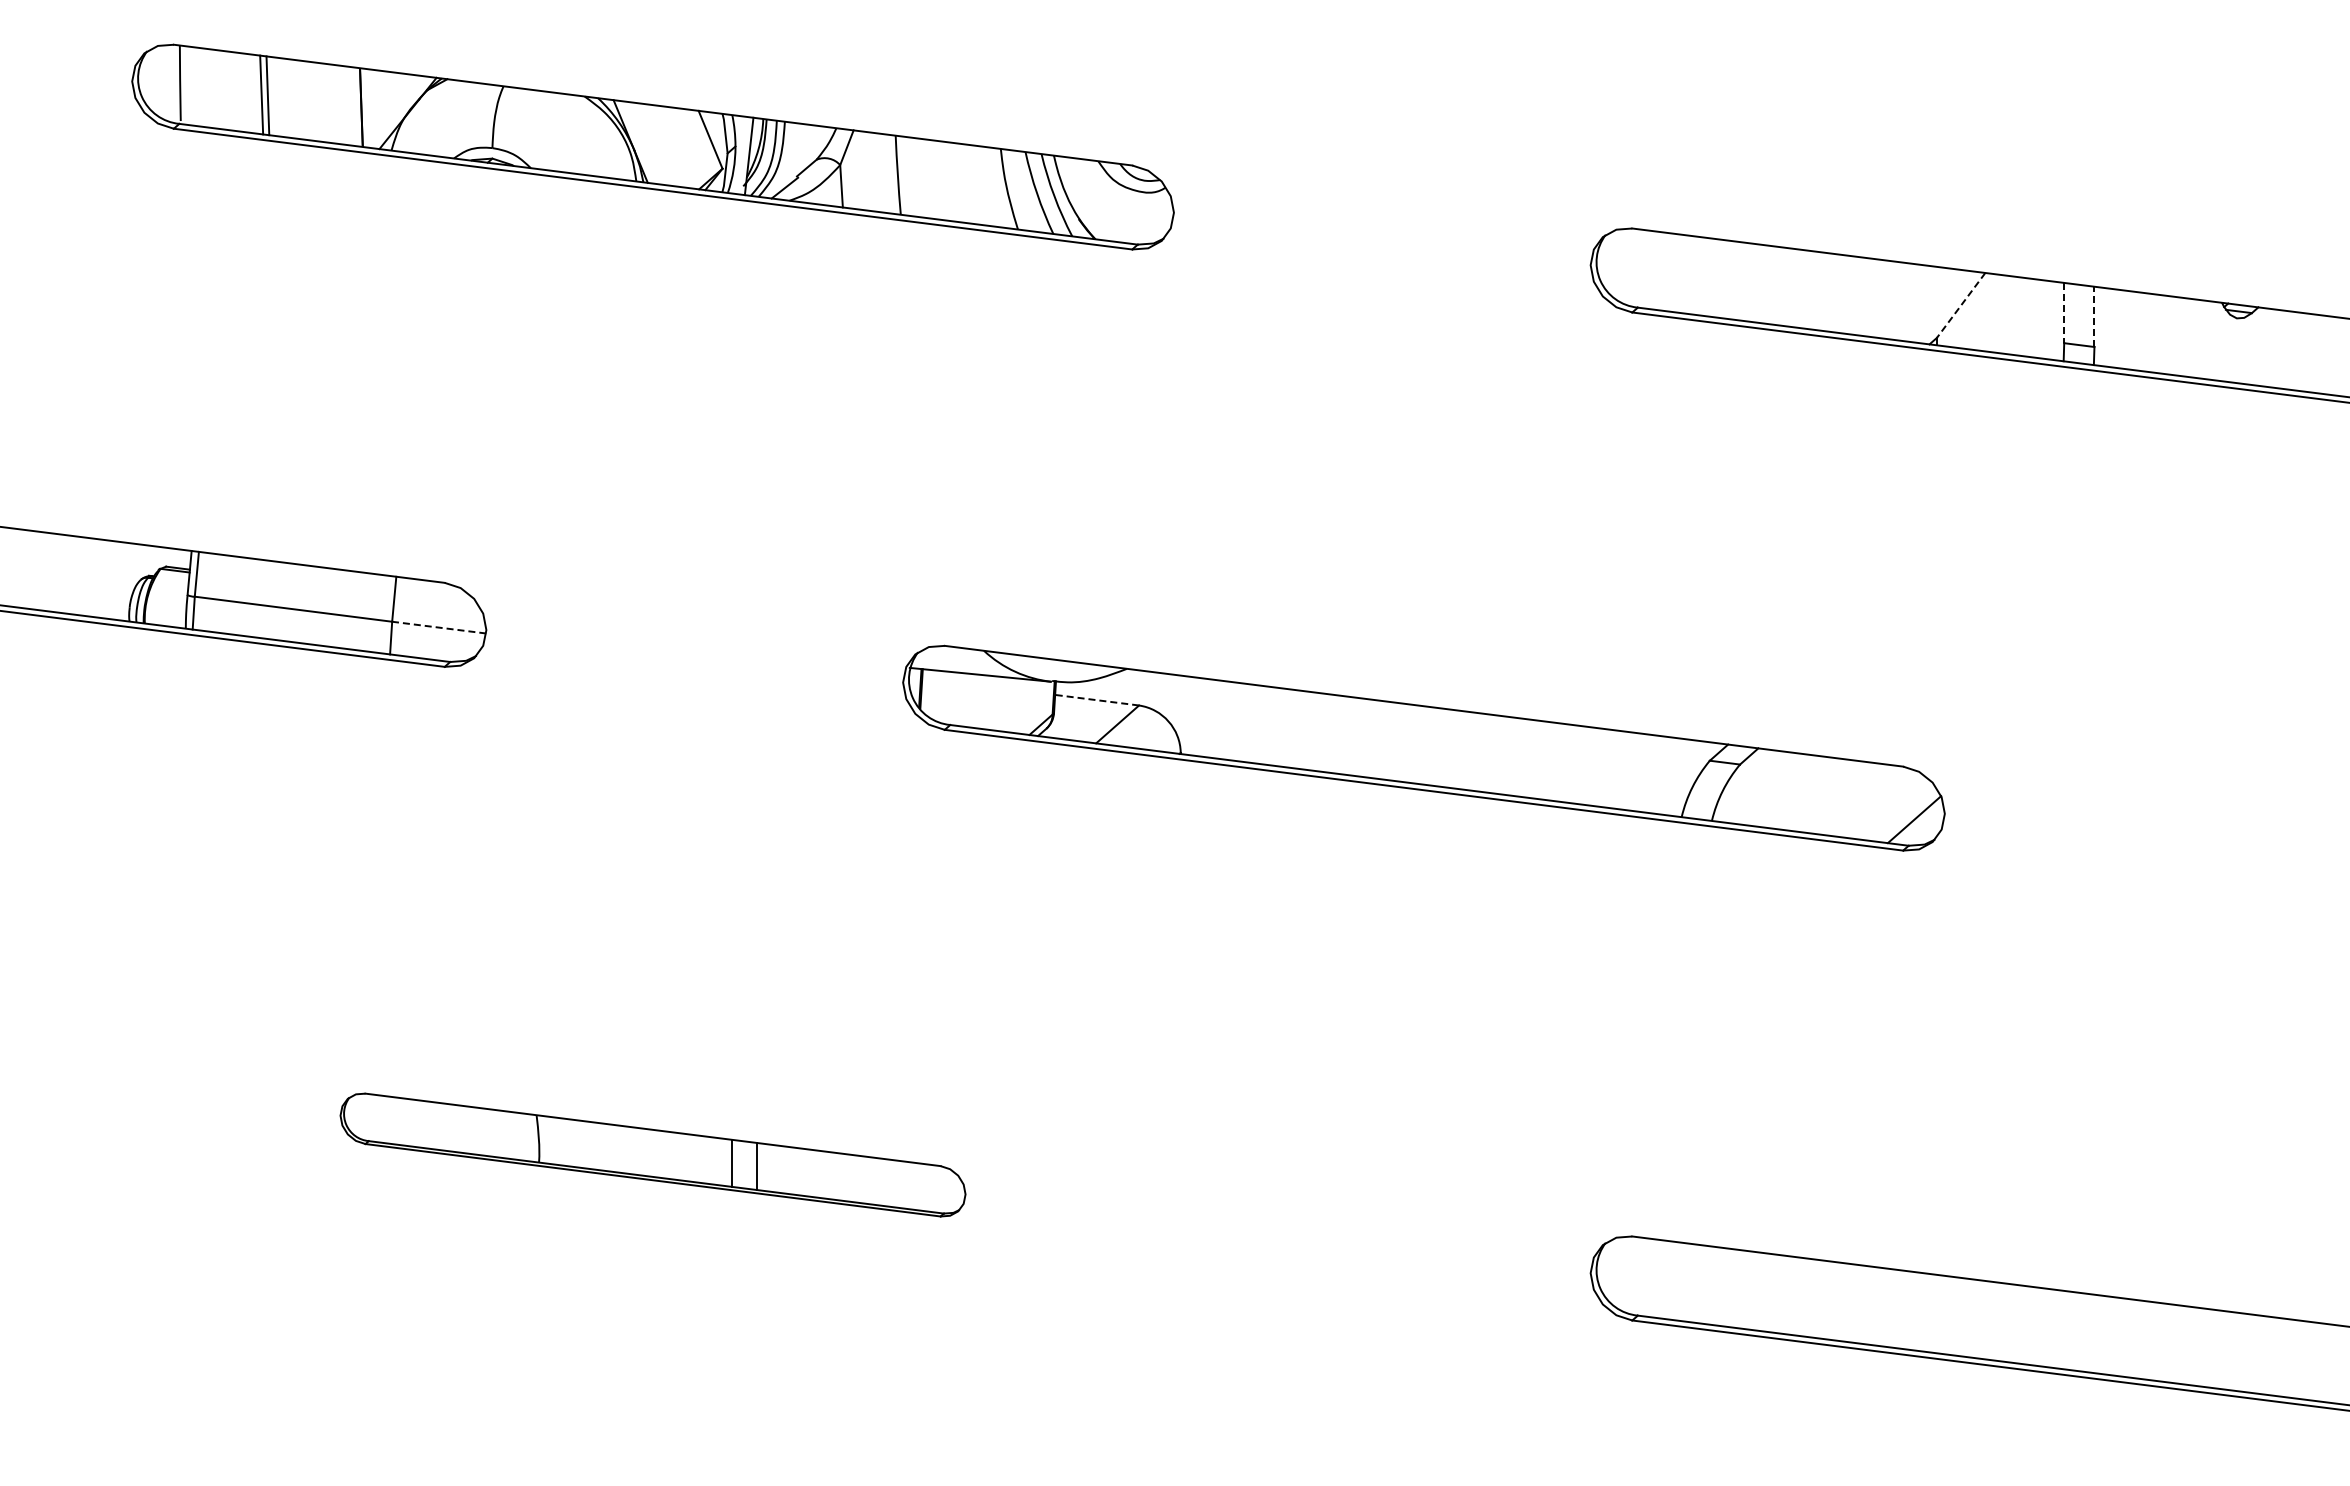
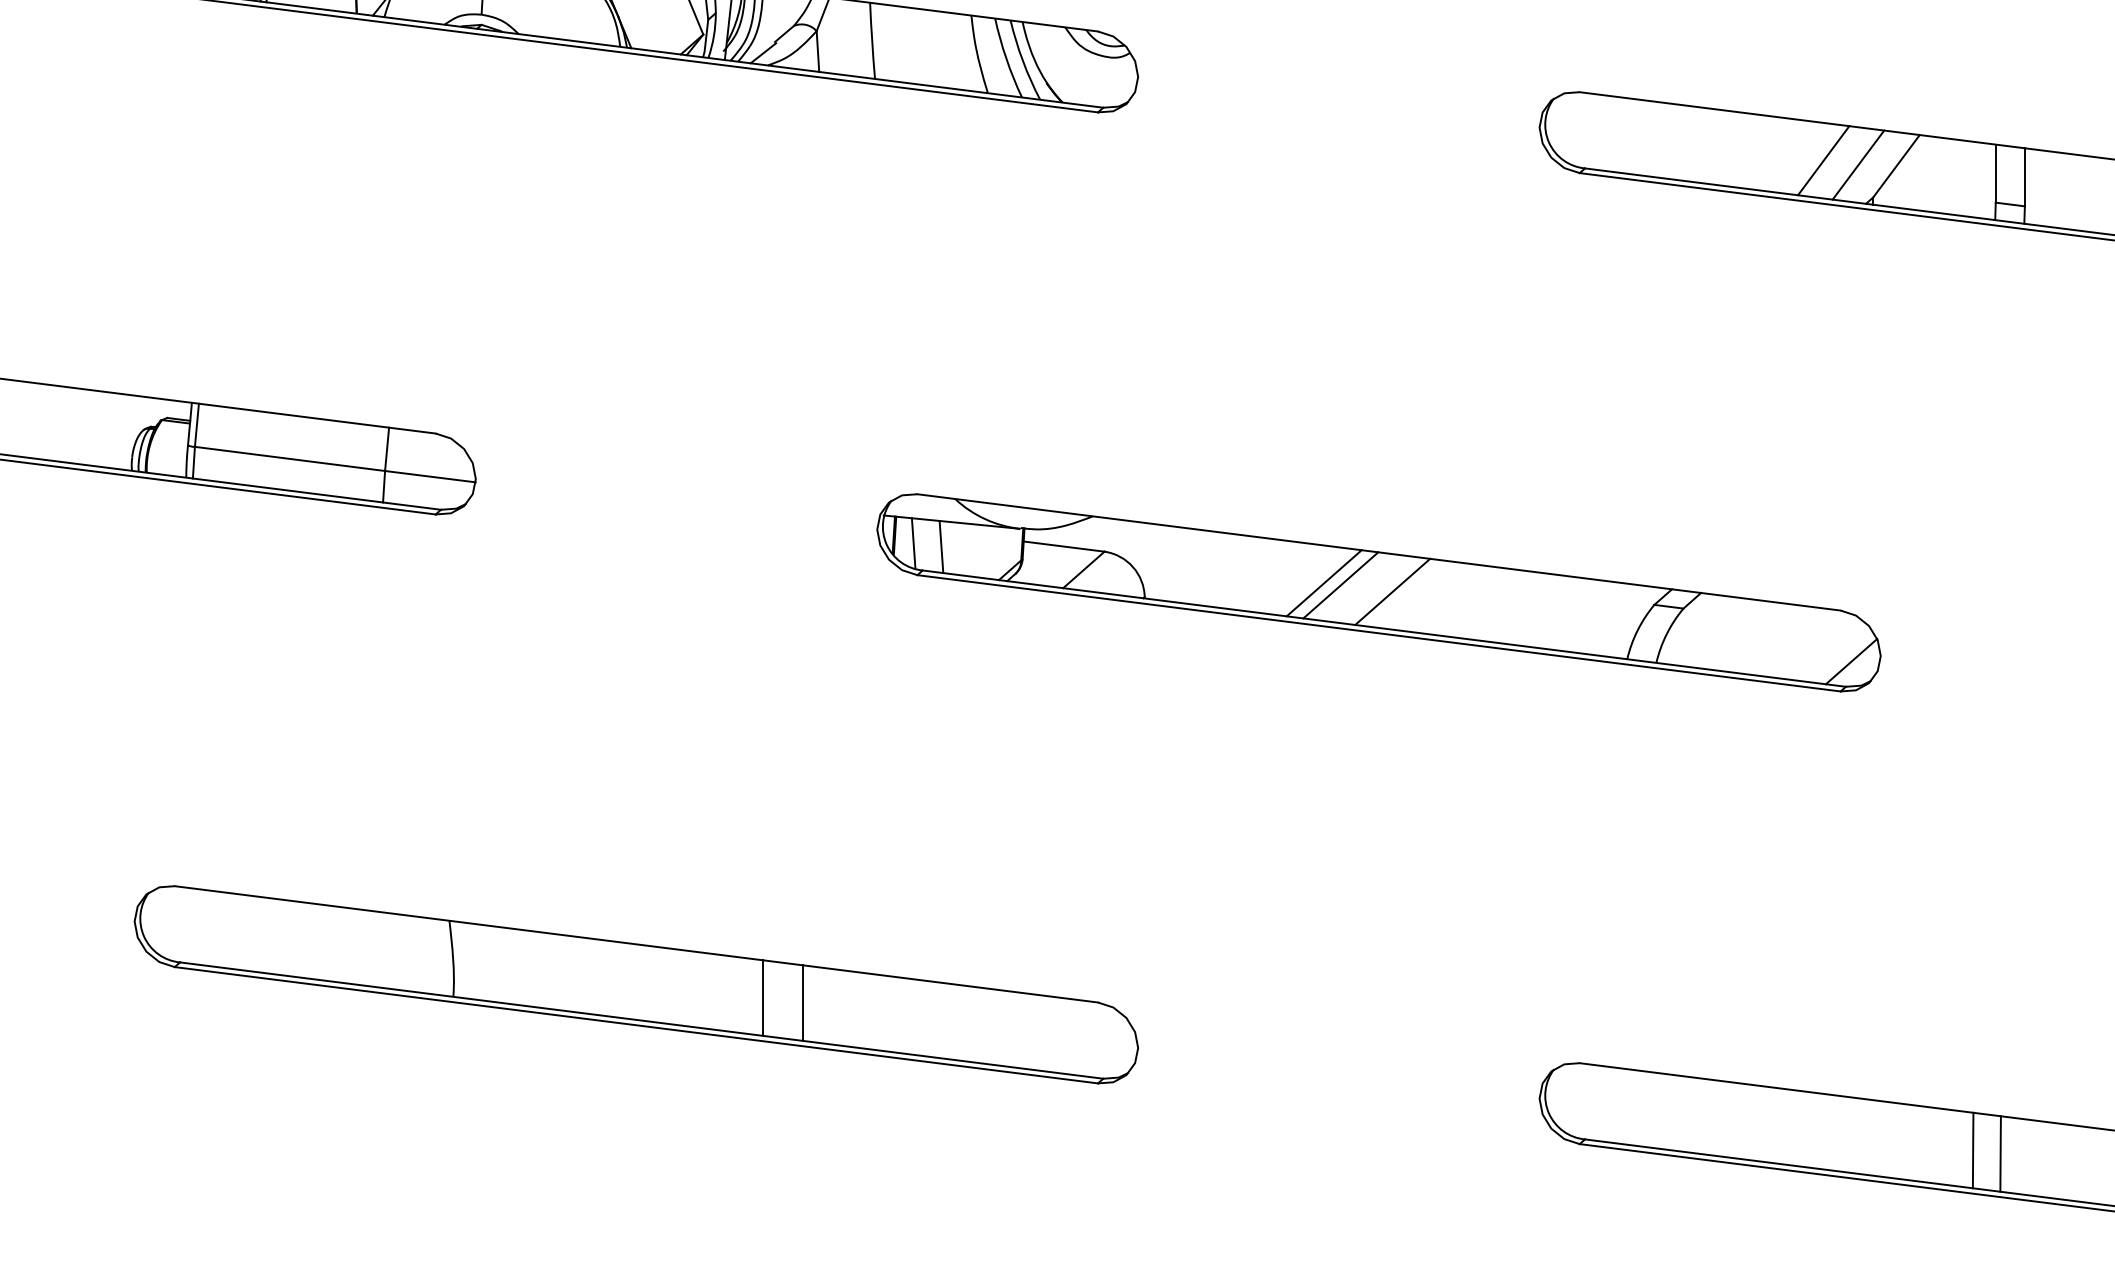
line: (1885, 299) -> (1823, 160), added
line: (1921, 304) -> (1858, 165), added
line: (1960, 305) -> (1895, 166), dashed -> solid
line: (2064, 313) -> (1996, 174), dashed -> solid
line: (2094, 316) -> (2024, 176), dashed -> solid
line: (438, 627) -> (429, 476), dashed -> solid
line: (940, 696) -> (913, 543), added
line: (969, 700) -> (941, 546), added
line: (1096, 700) -> (1063, 546), dashed -> solid
line: (1367, 737) -> (1324, 582), added
line: (1384, 740) -> (1340, 585), added
line: (1438, 746) -> (1392, 591), added
part: (652, 1154) -> (635, 984), size x1.67
line: (2040, 1326) -> (1972, 1149), added
line: (2069, 1330) -> (2000, 1153), added

